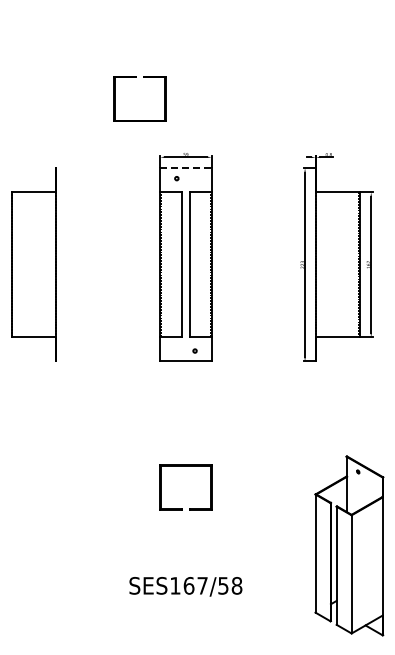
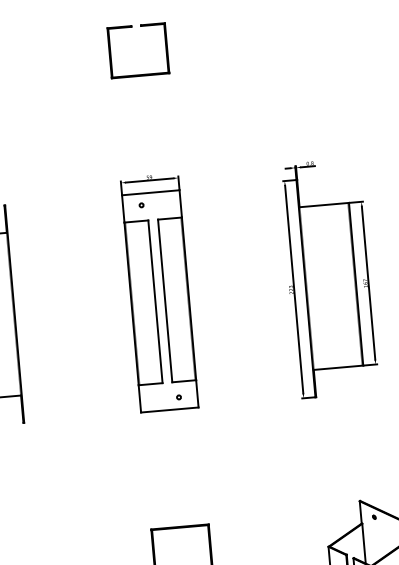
part: (136, 77) -> (132, 27), moved
line: (185, 168) -> (150, 193), dashed -> solid

